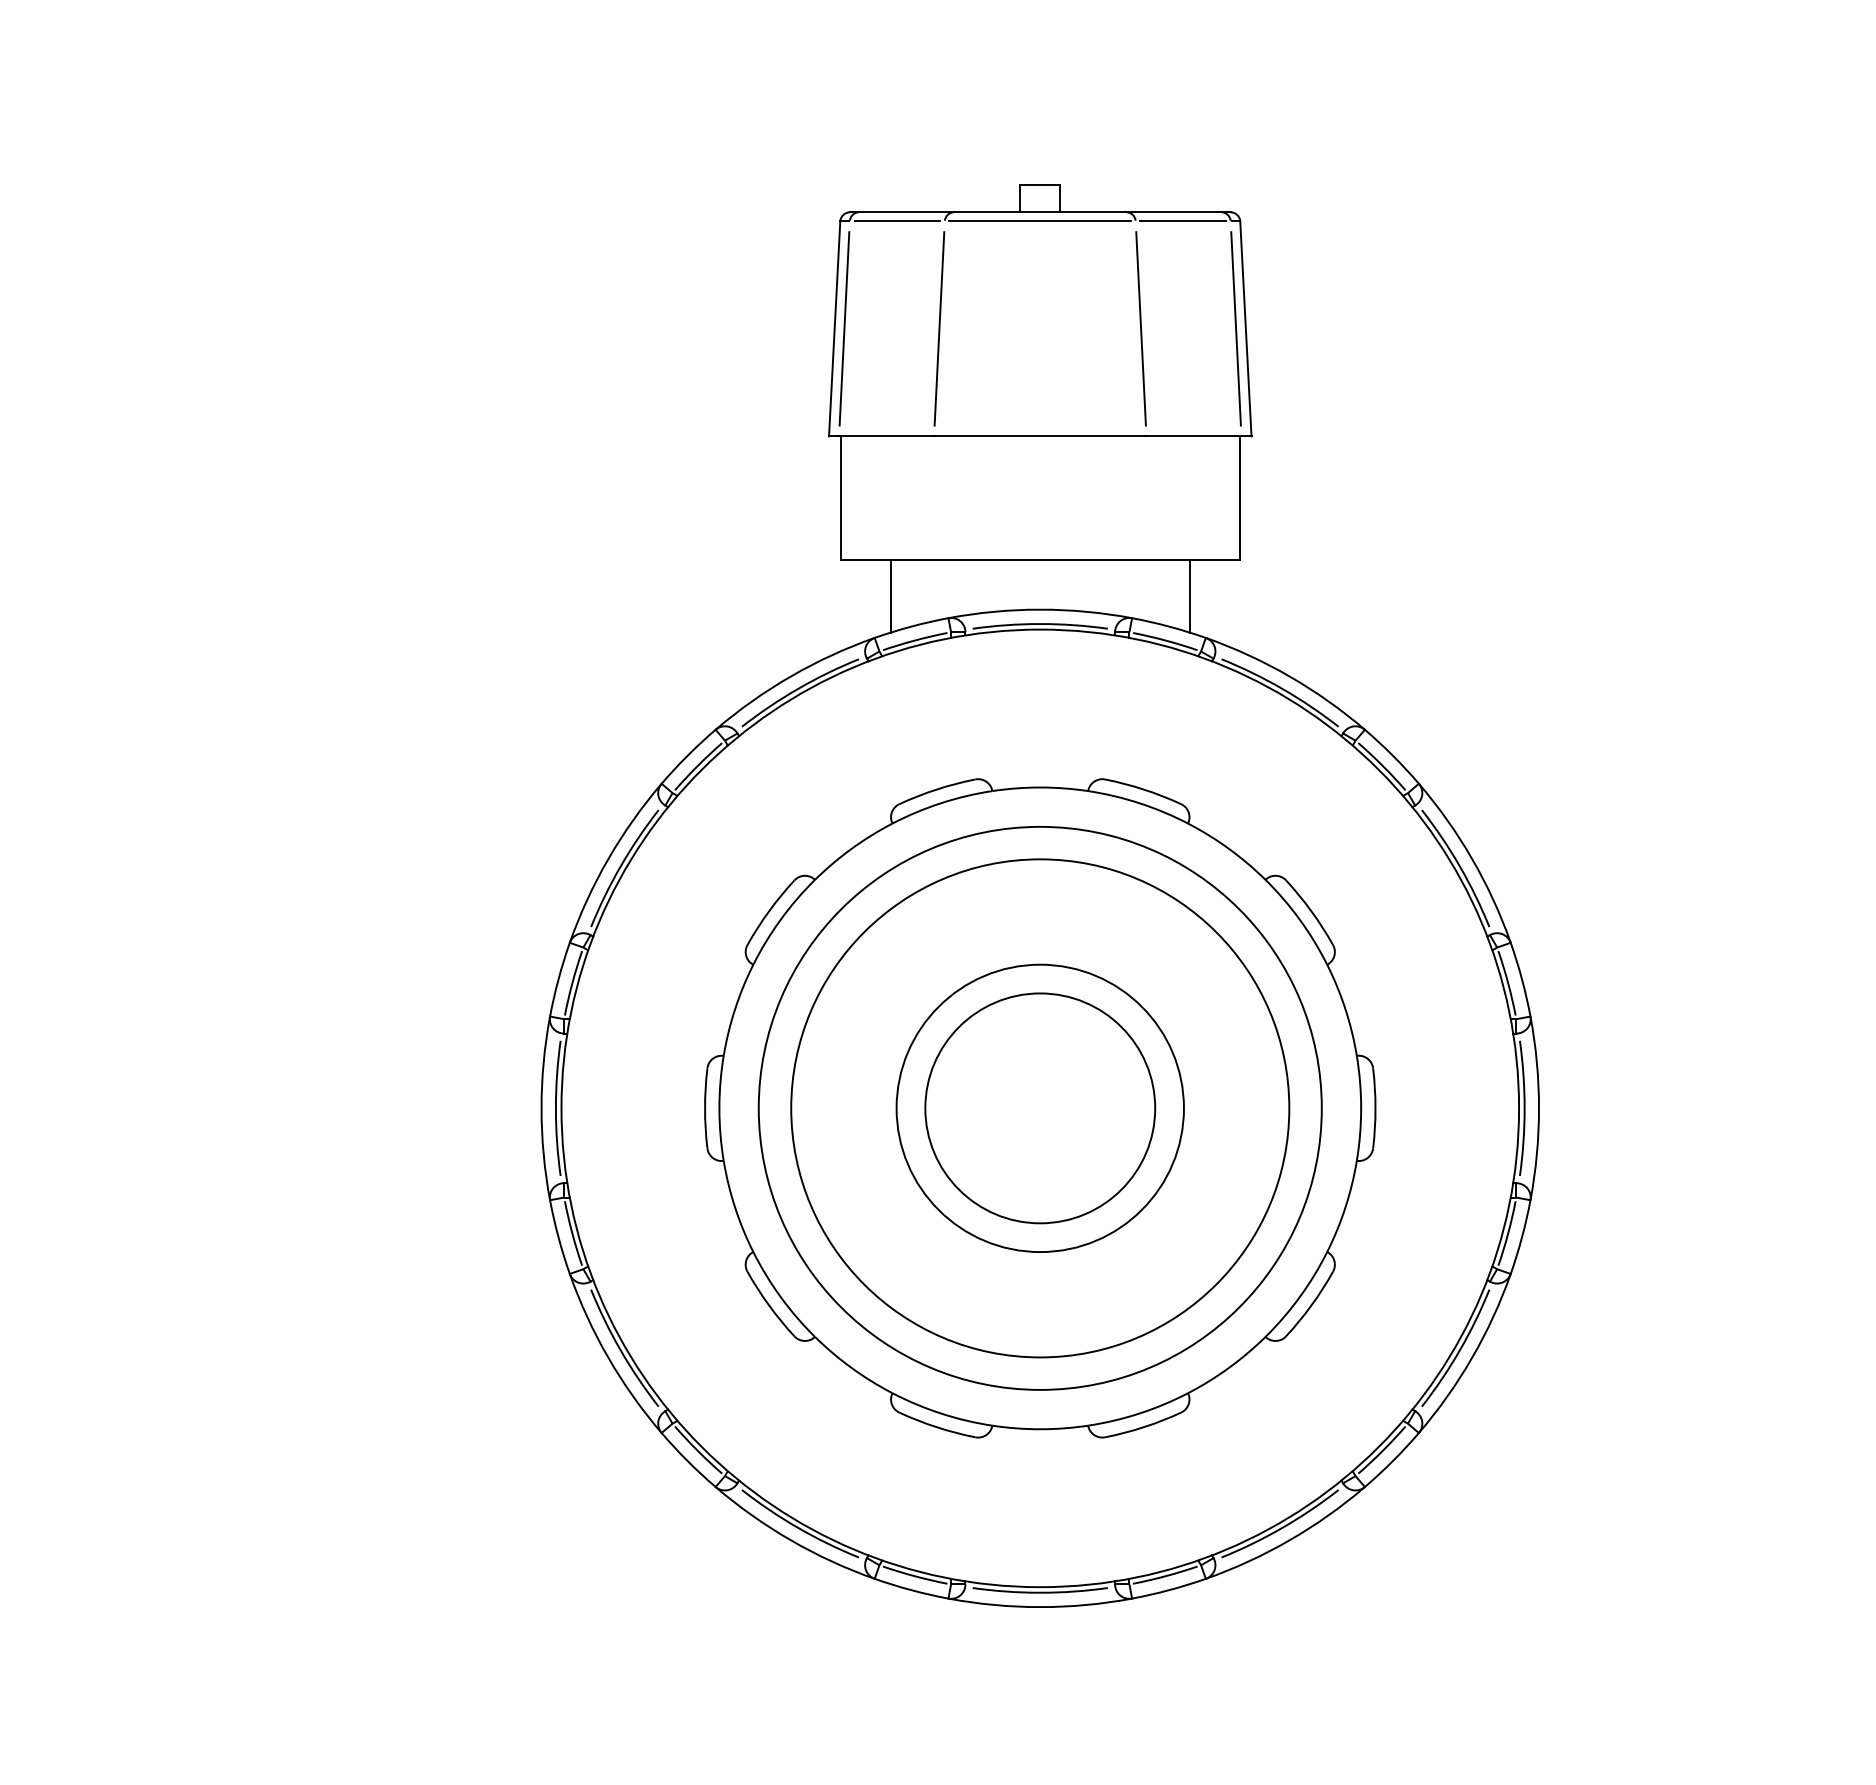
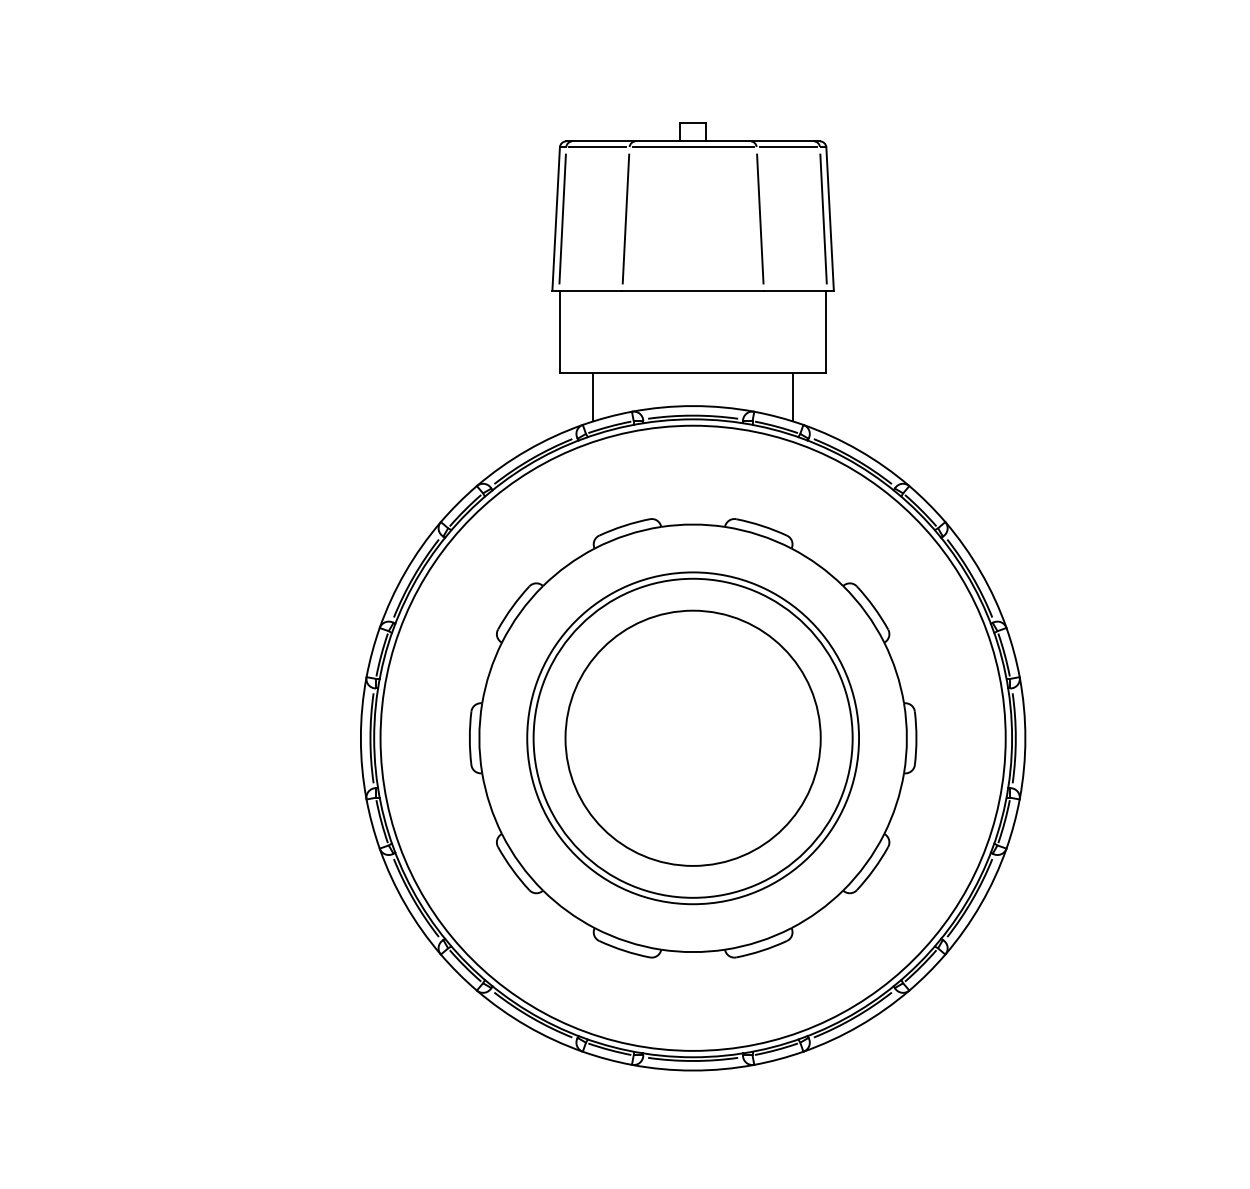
circle: (1039, 1107) -> (692, 737), size x1.67
circle: (1039, 1107) -> (692, 737), size x1.67
circle: (1039, 1107) -> (692, 737), size x1.67

